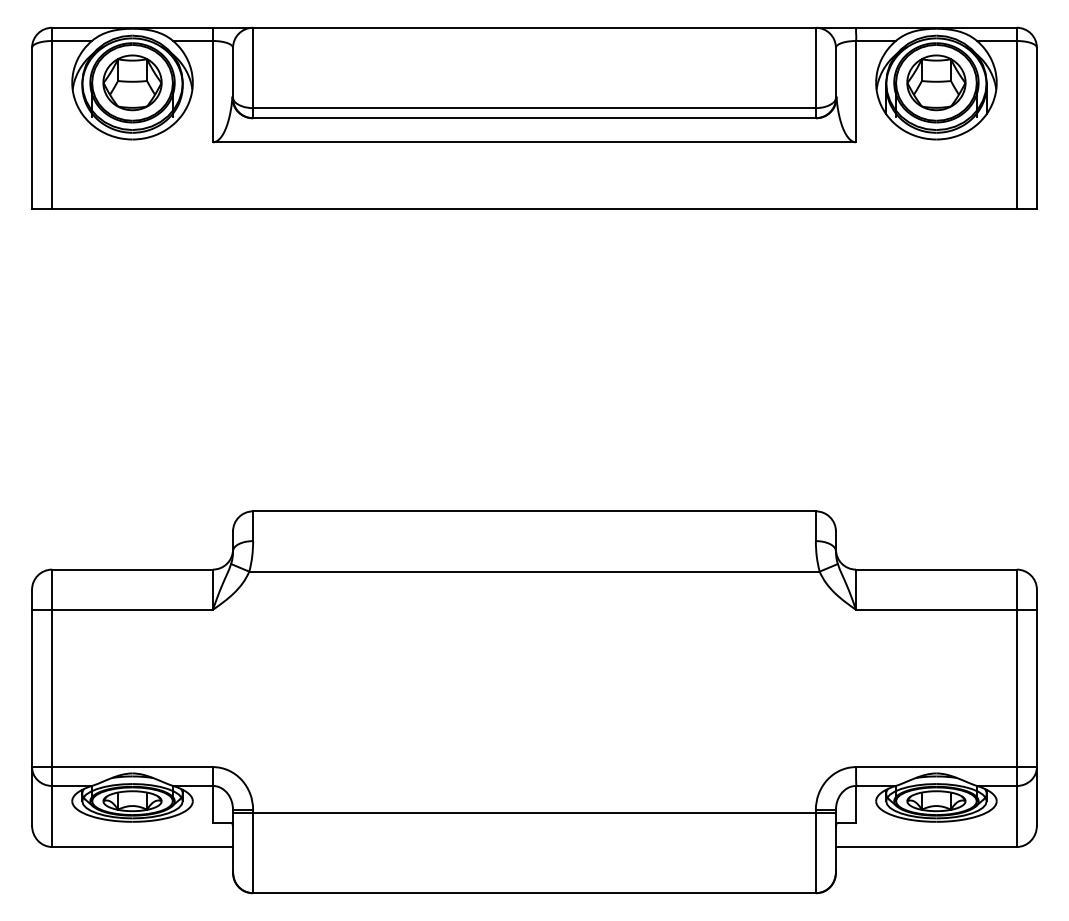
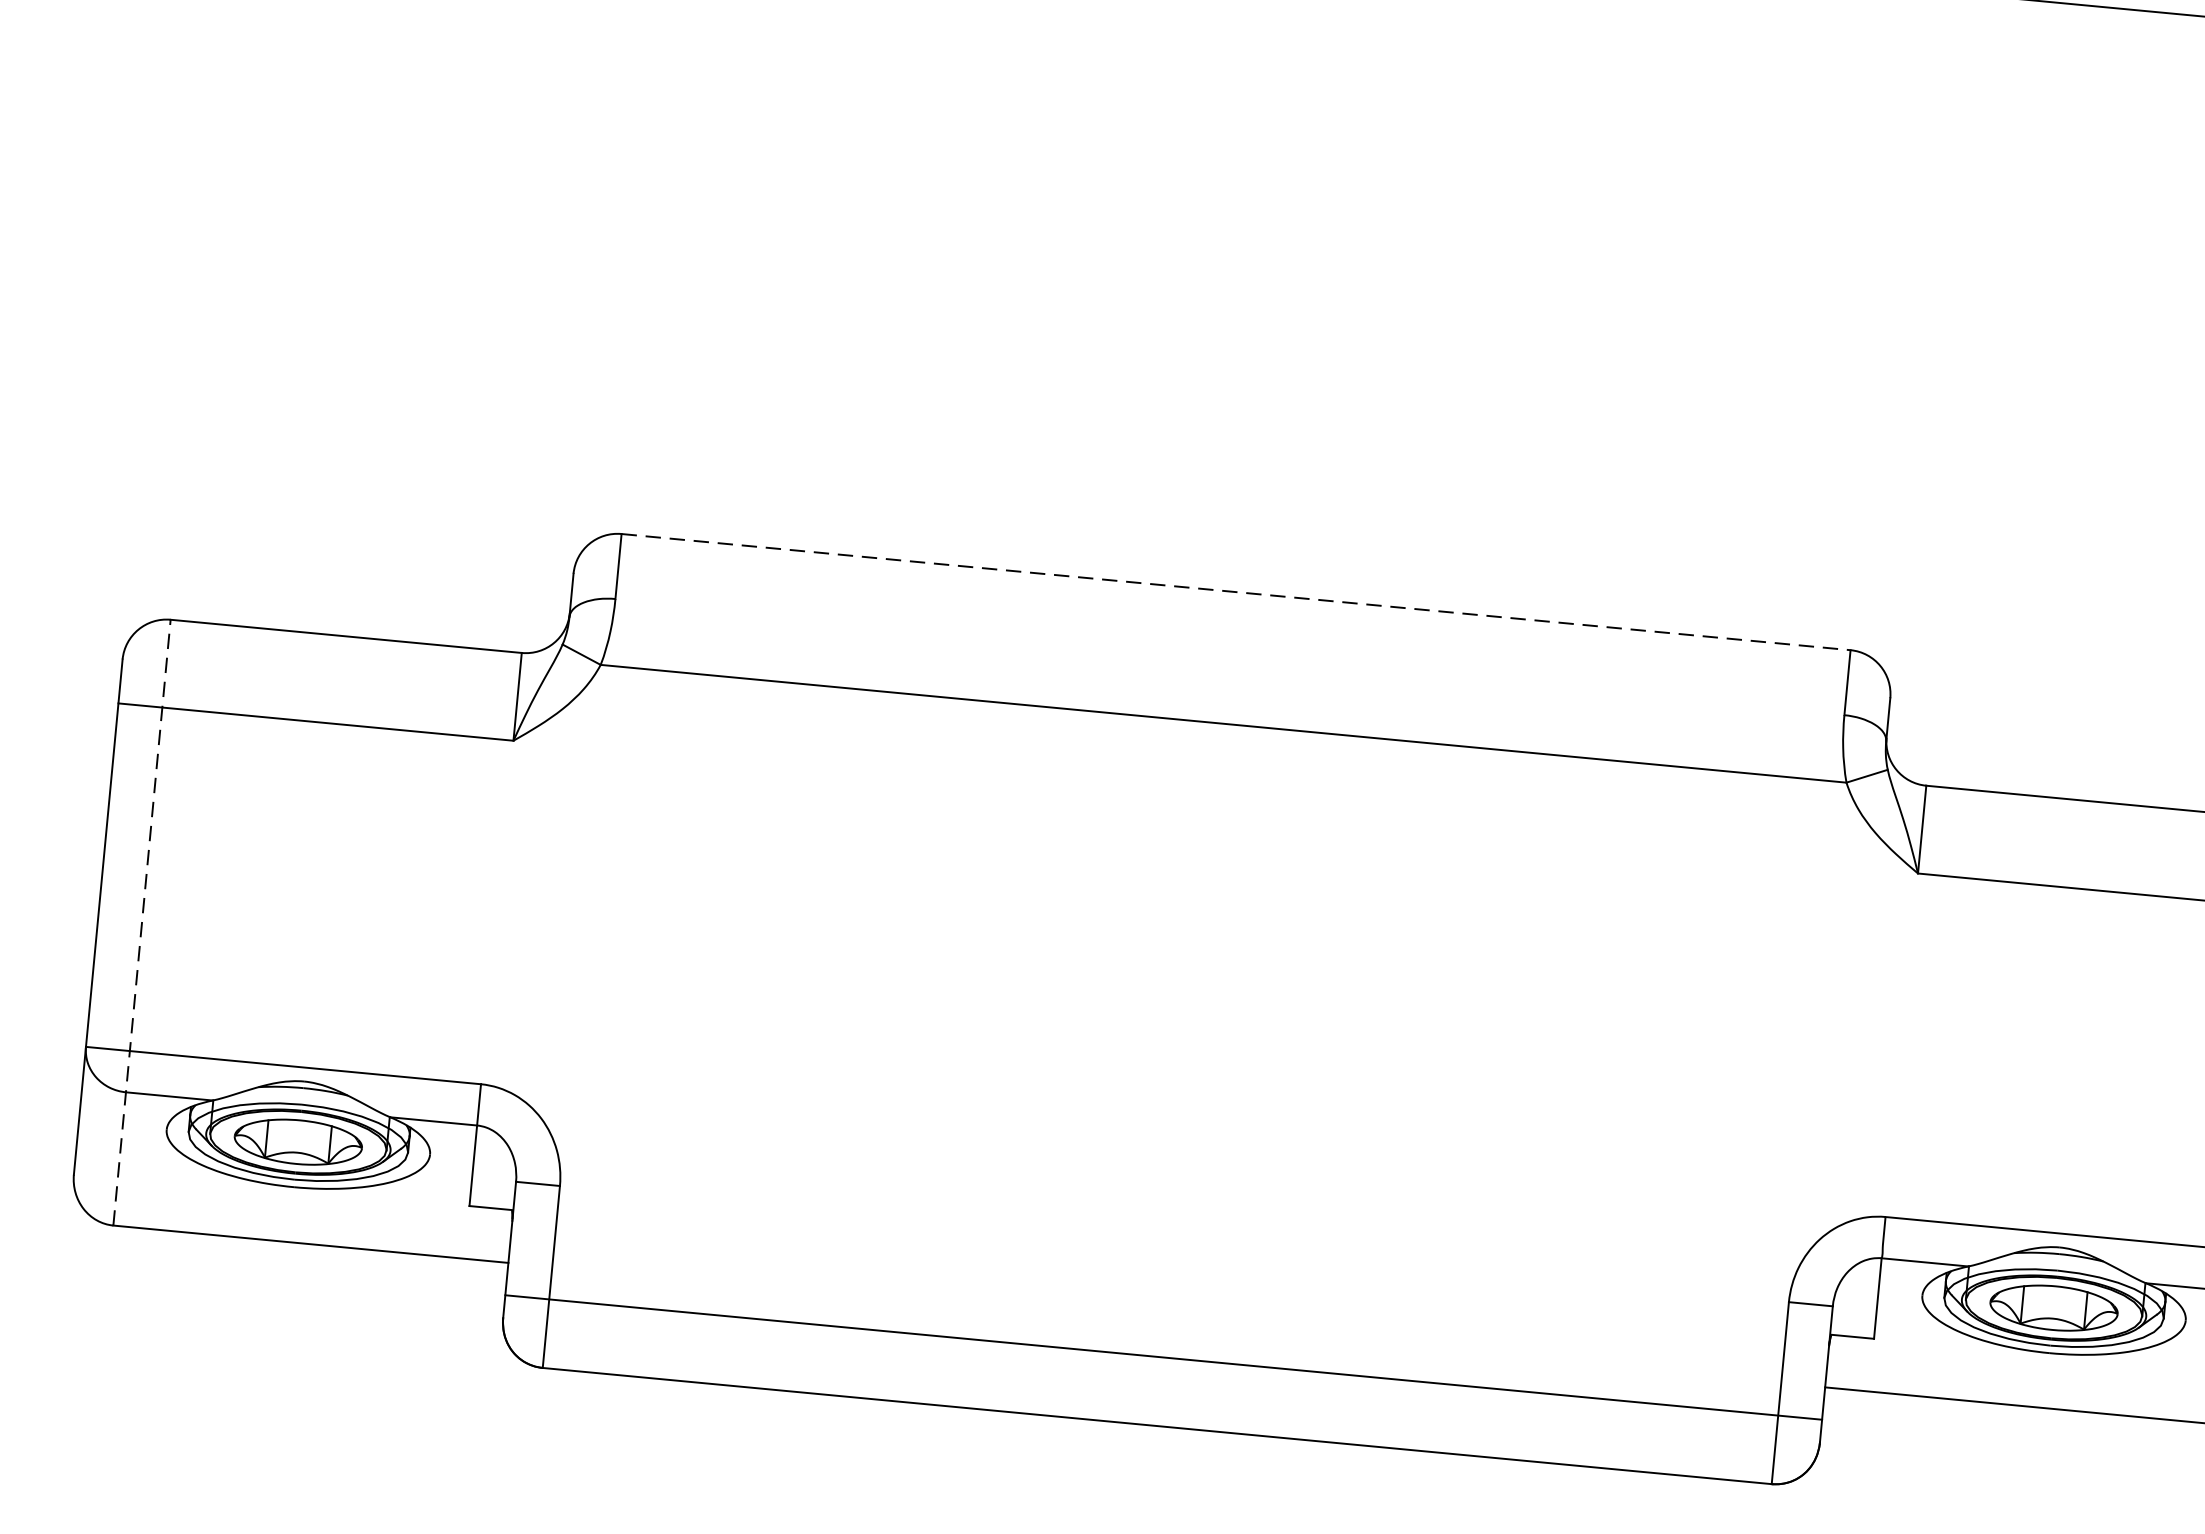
line: (535, 511) -> (1238, 592), solid -> dashed
line: (52, 708) -> (142, 923), solid -> dashed
line: (534, 812) -> (1163, 1356), moved

